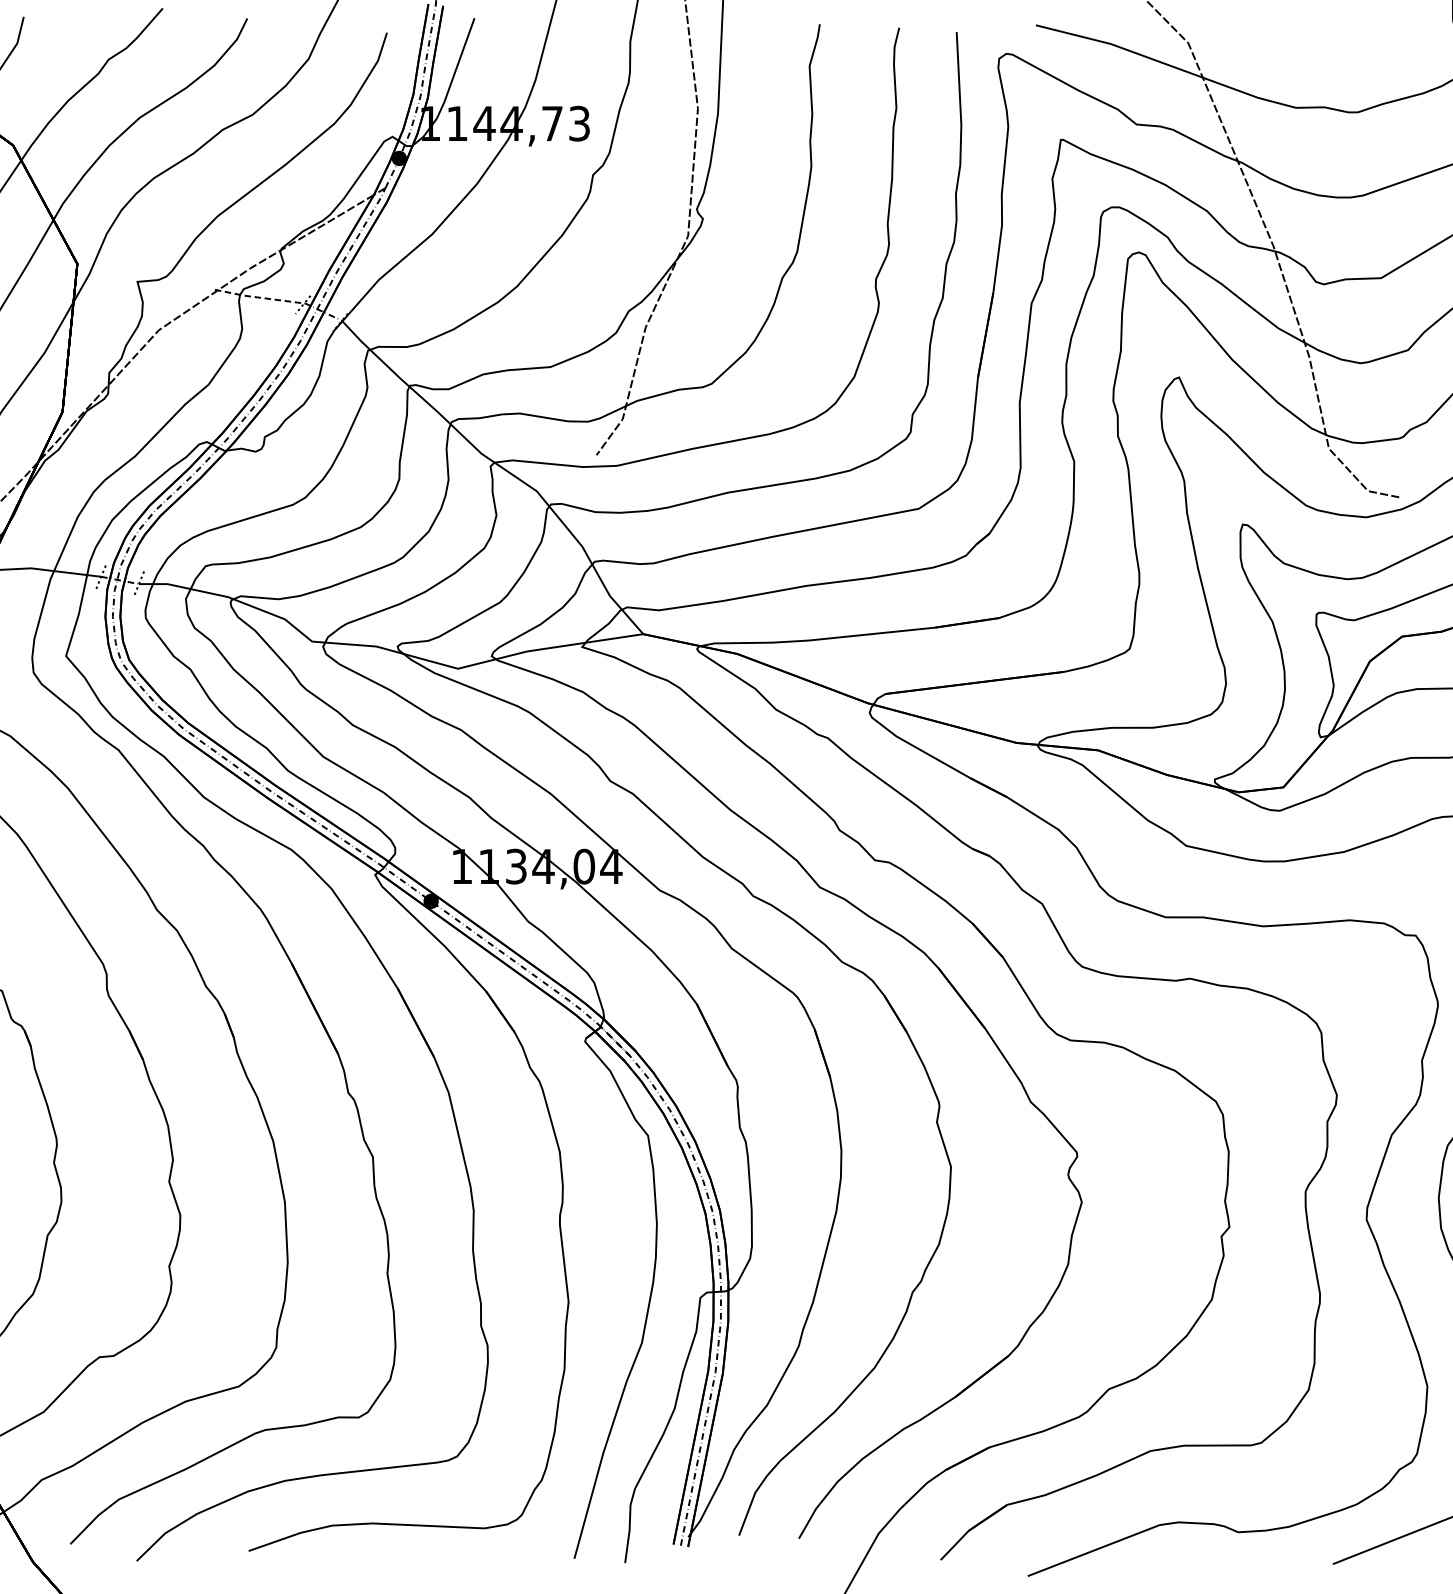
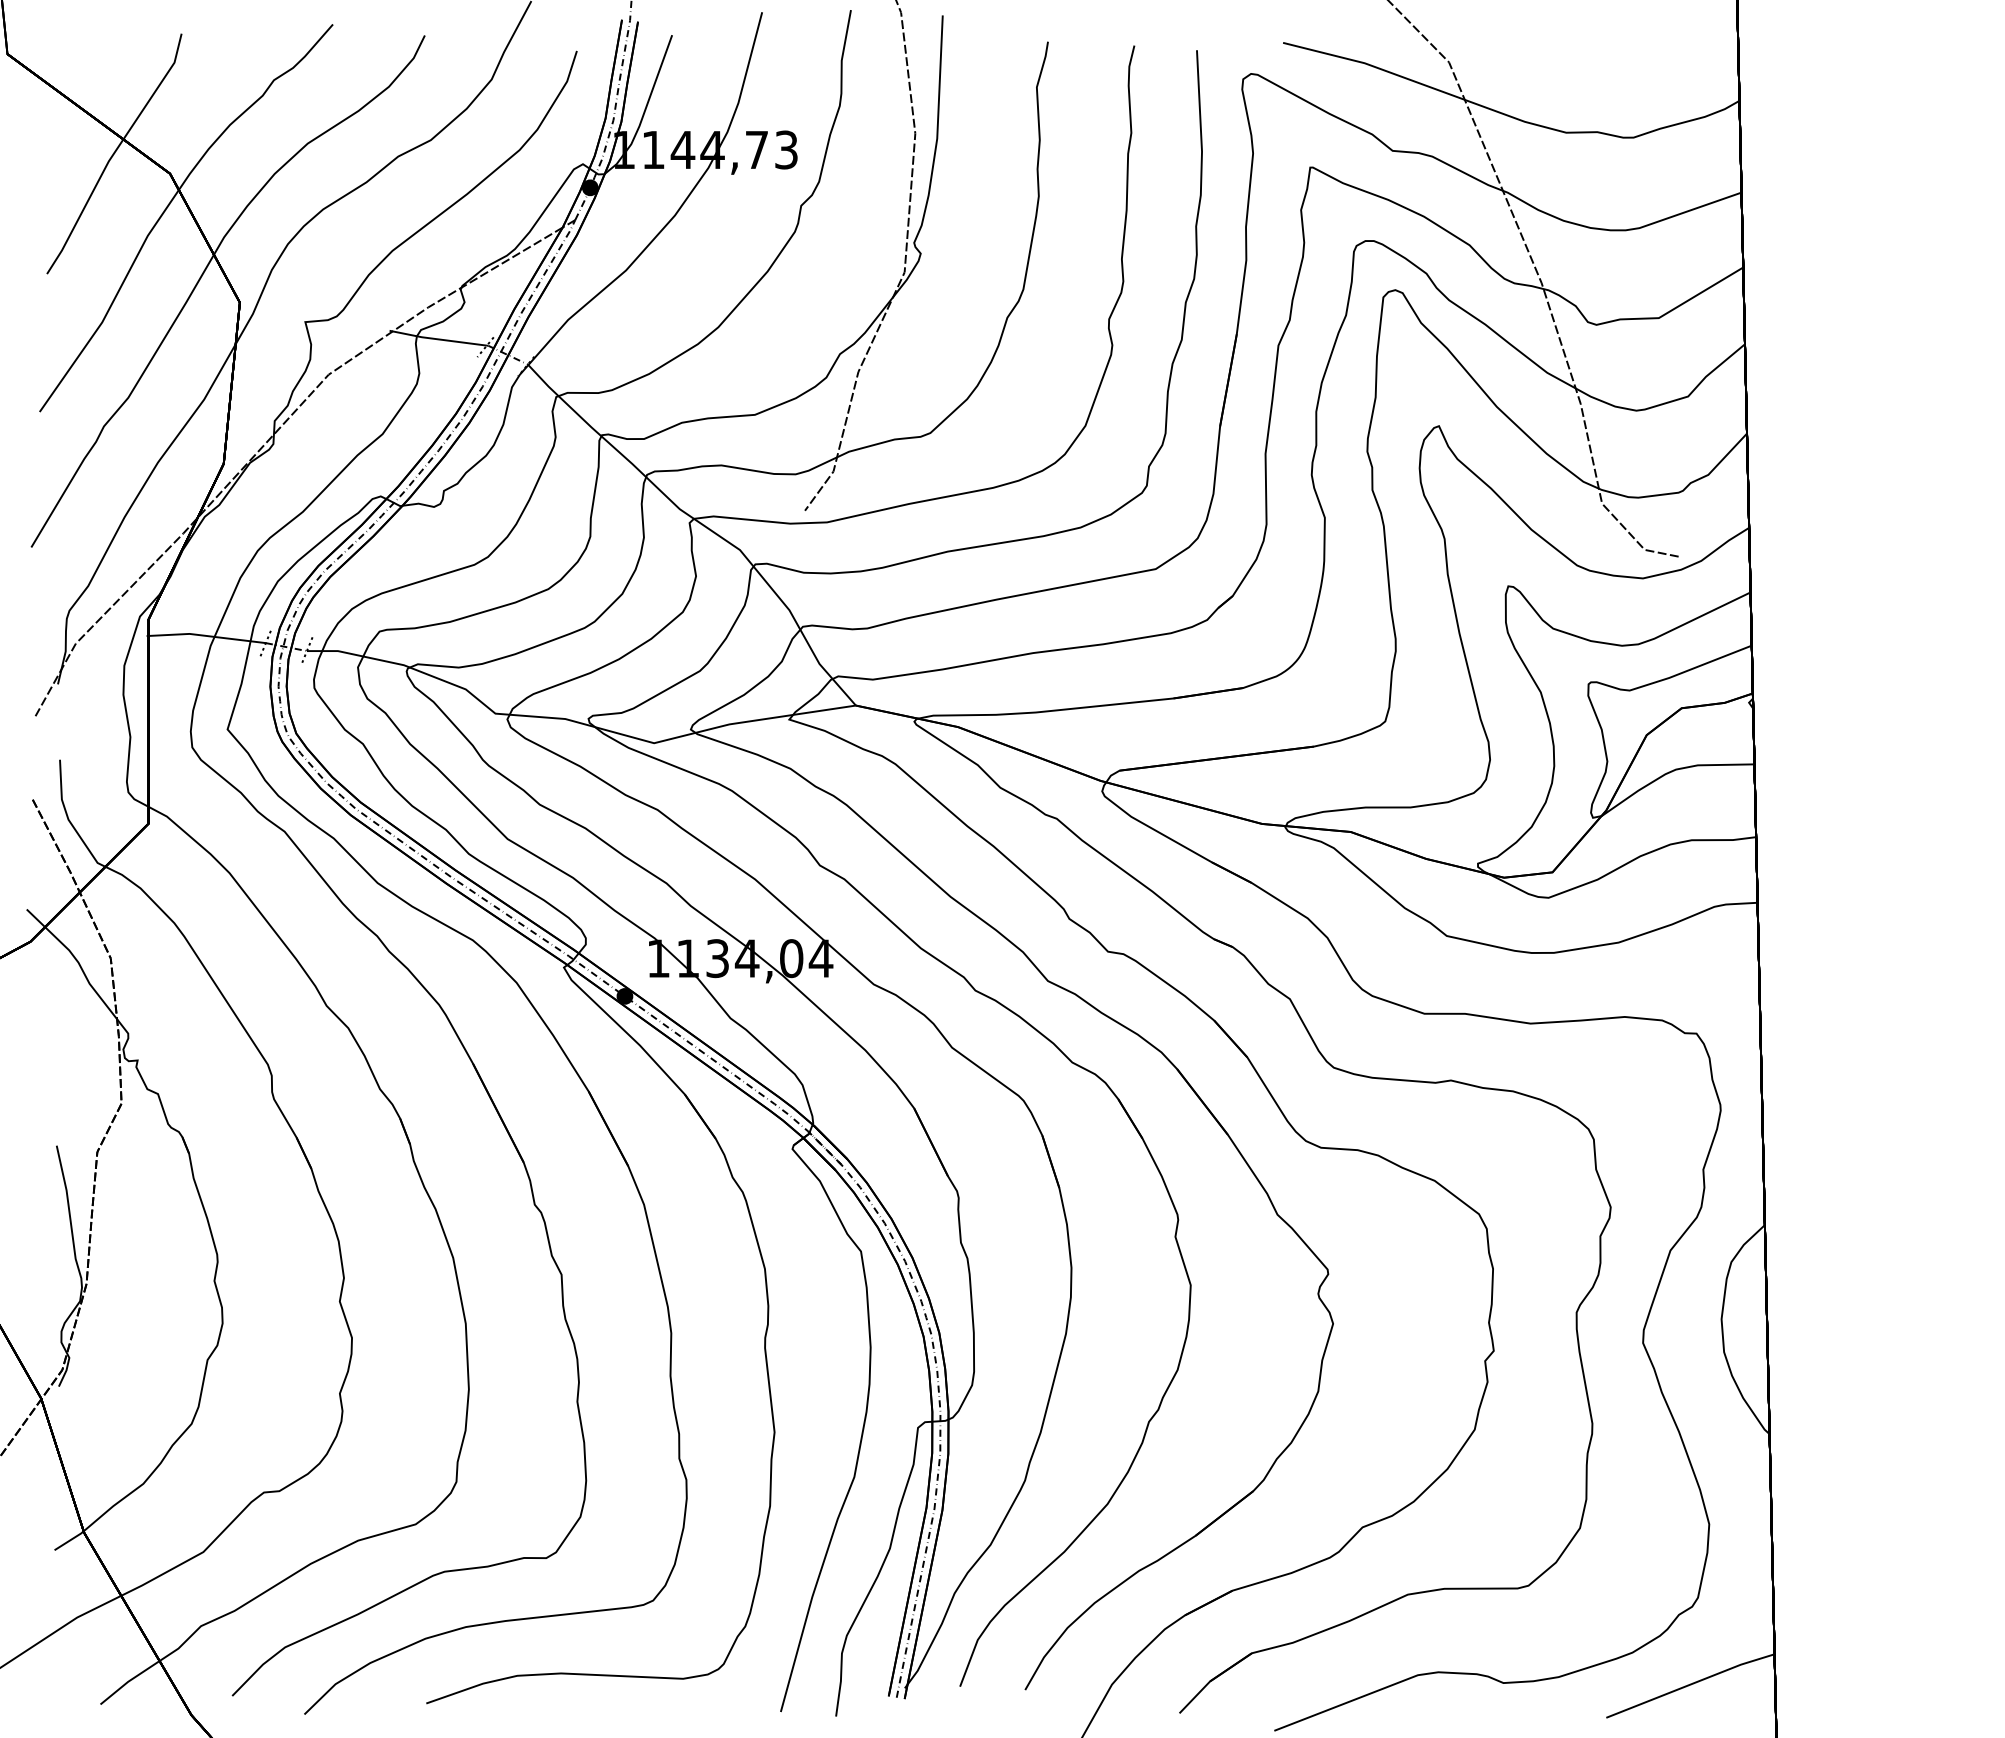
line: (258, 297) -> (437, 339), dashed -> solid

